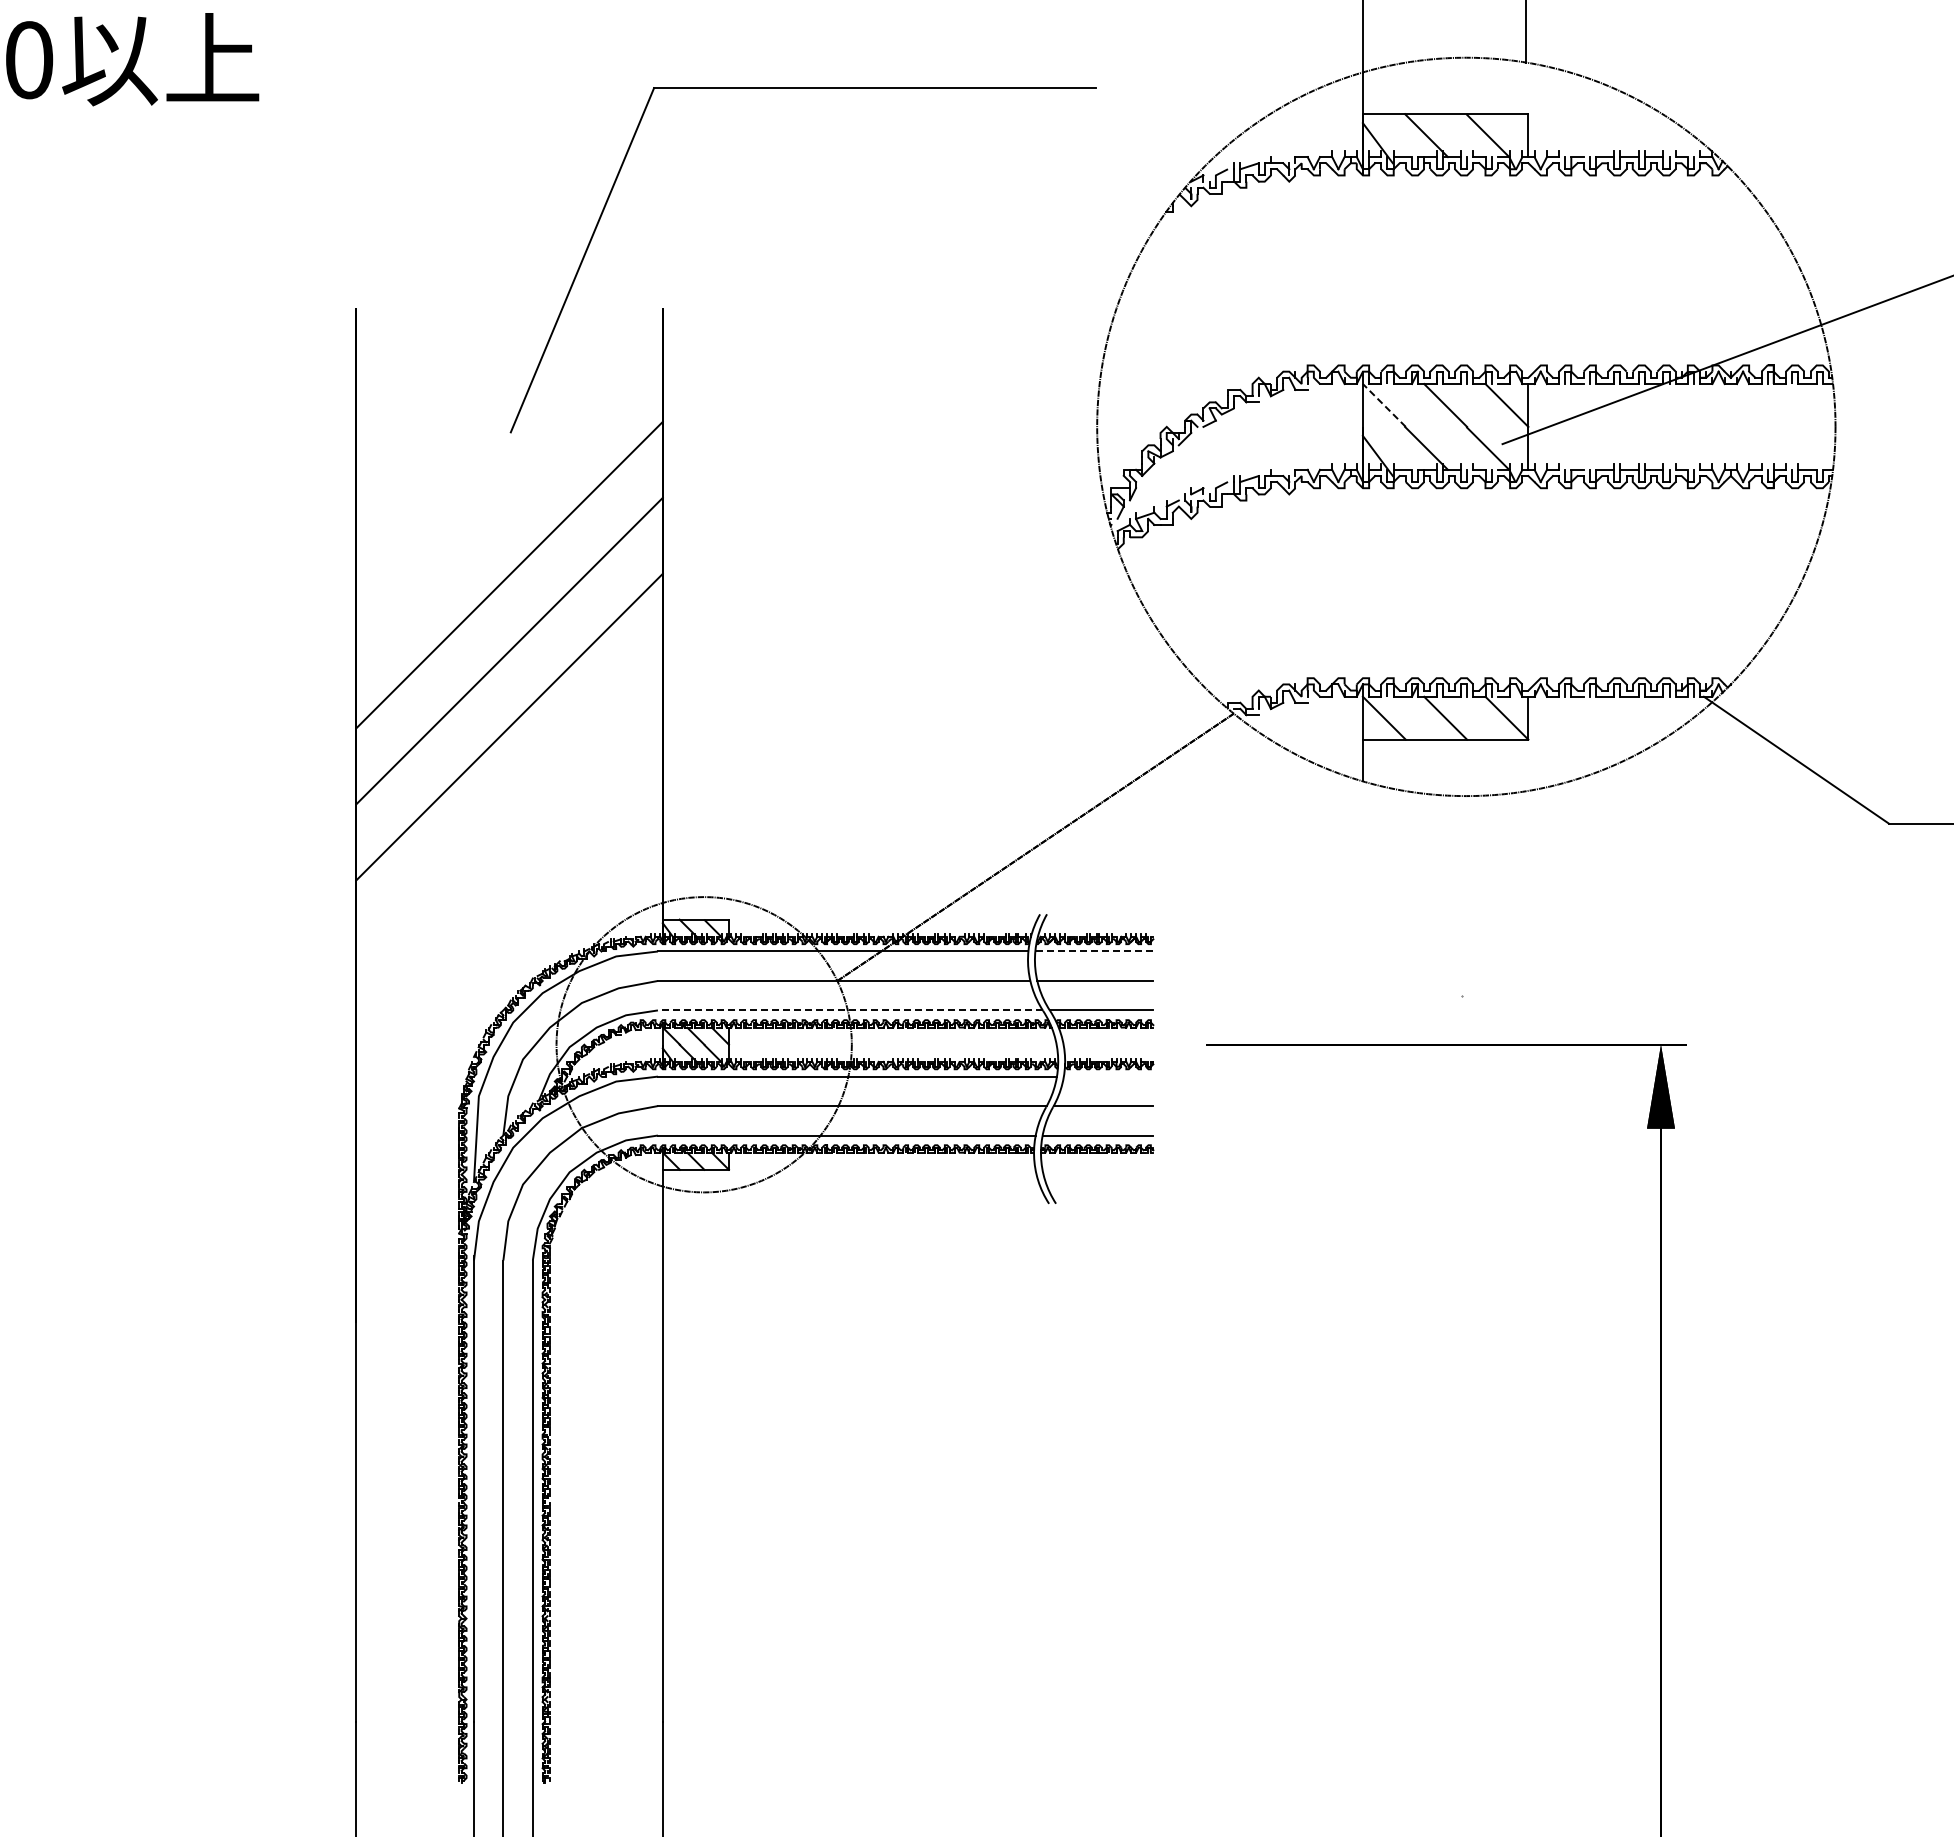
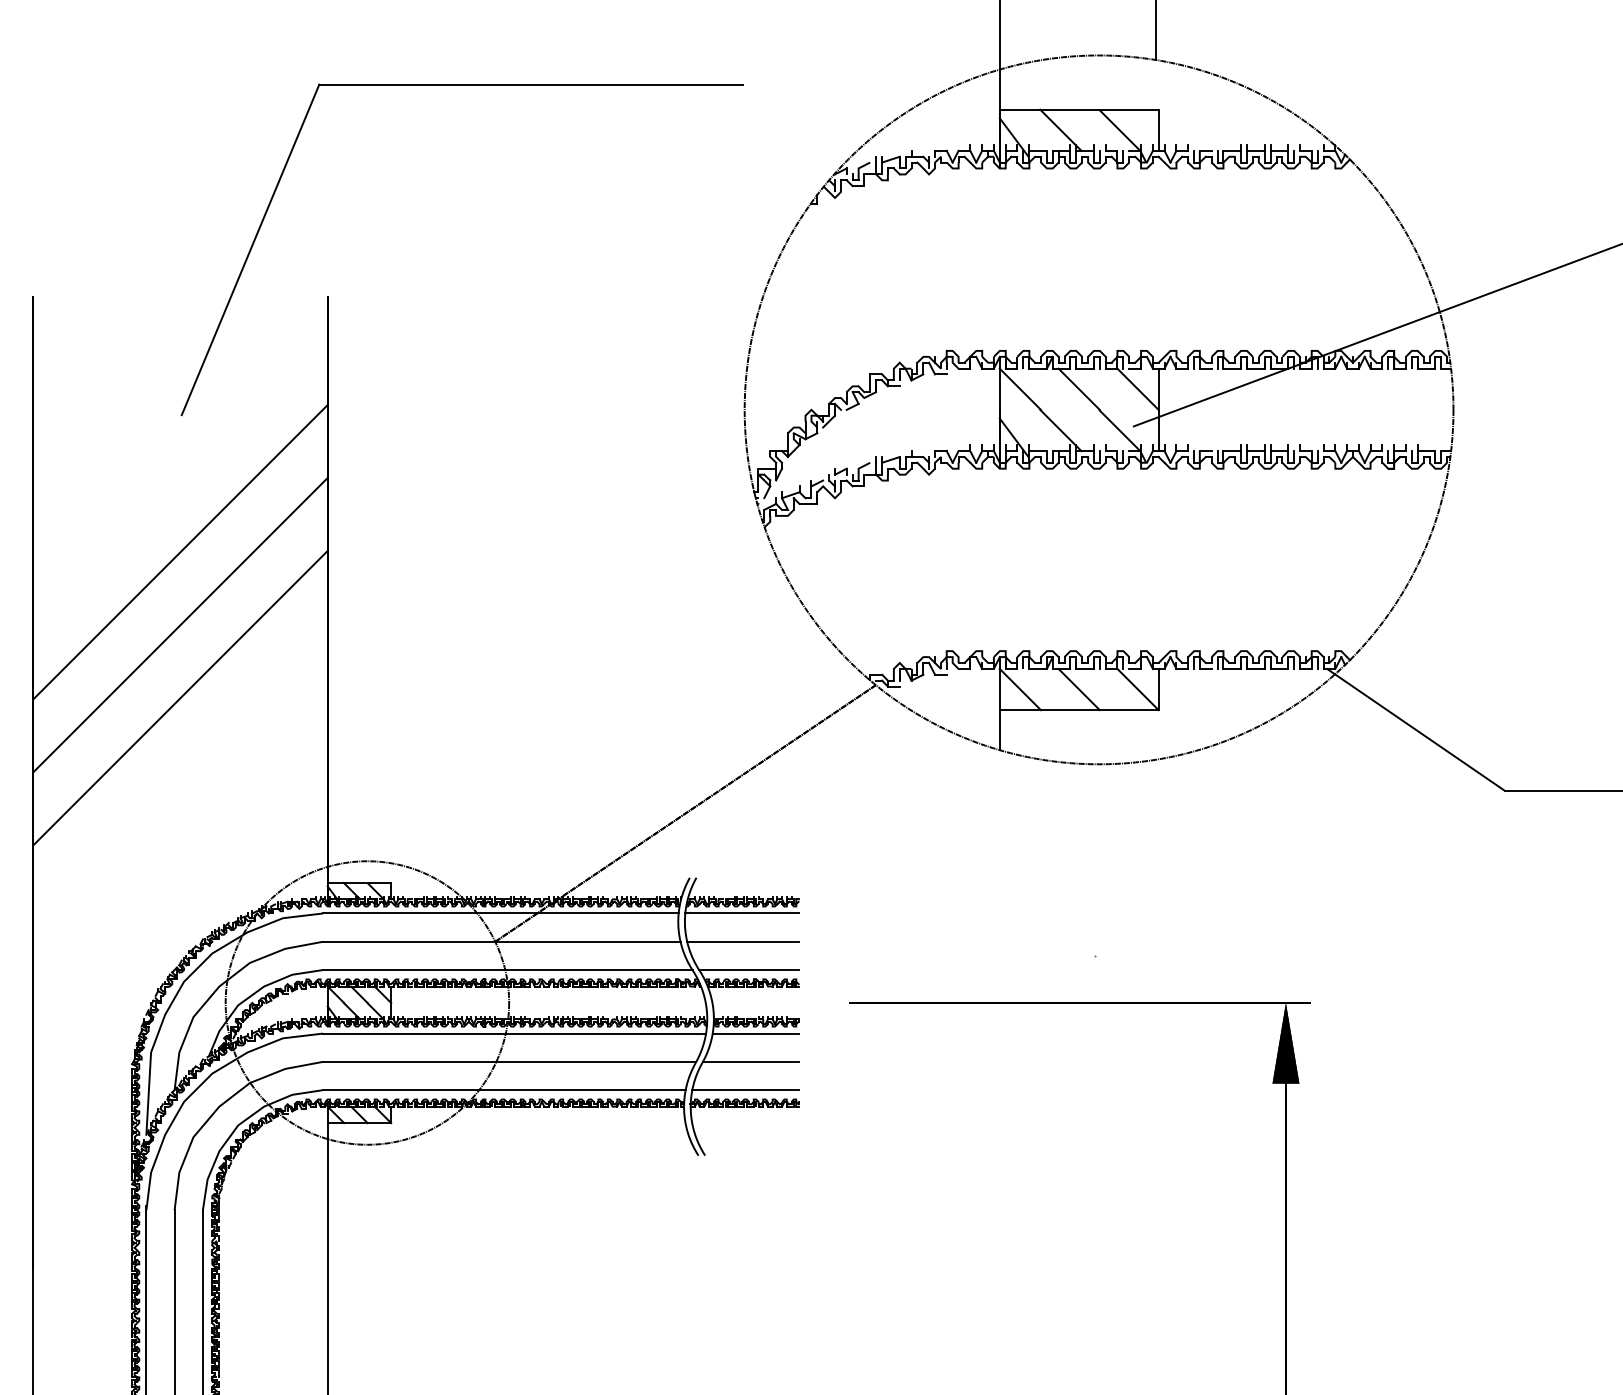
line: (1384, 405) -> (1020, 389), dashed -> solid
line: (1094, 951) -> (742, 913), dashed -> solid
line: (849, 1010) -> (506, 970), dashed -> solid
line: (1108, 1076) -> (755, 1033), added

